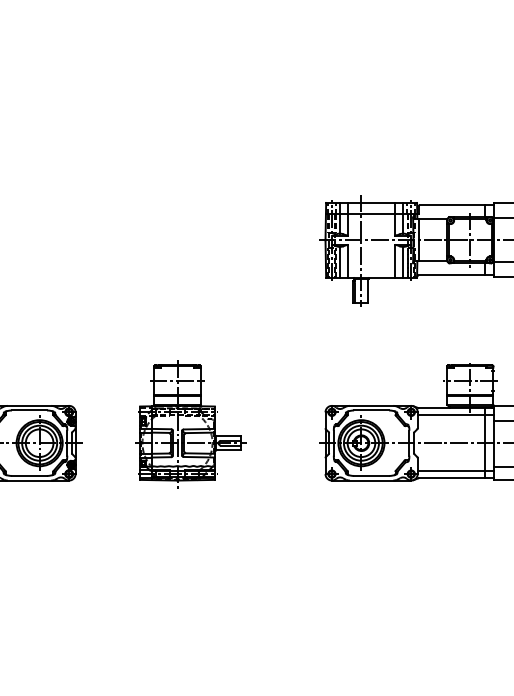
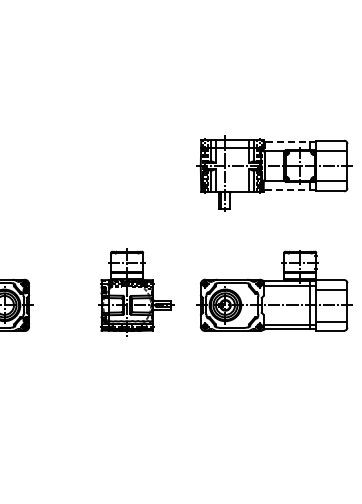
line: (453, 204) -> (288, 141), solid -> dashed
line: (451, 275) -> (287, 190), solid -> dashed
part: (191, 424) -> (136, 292), moved

